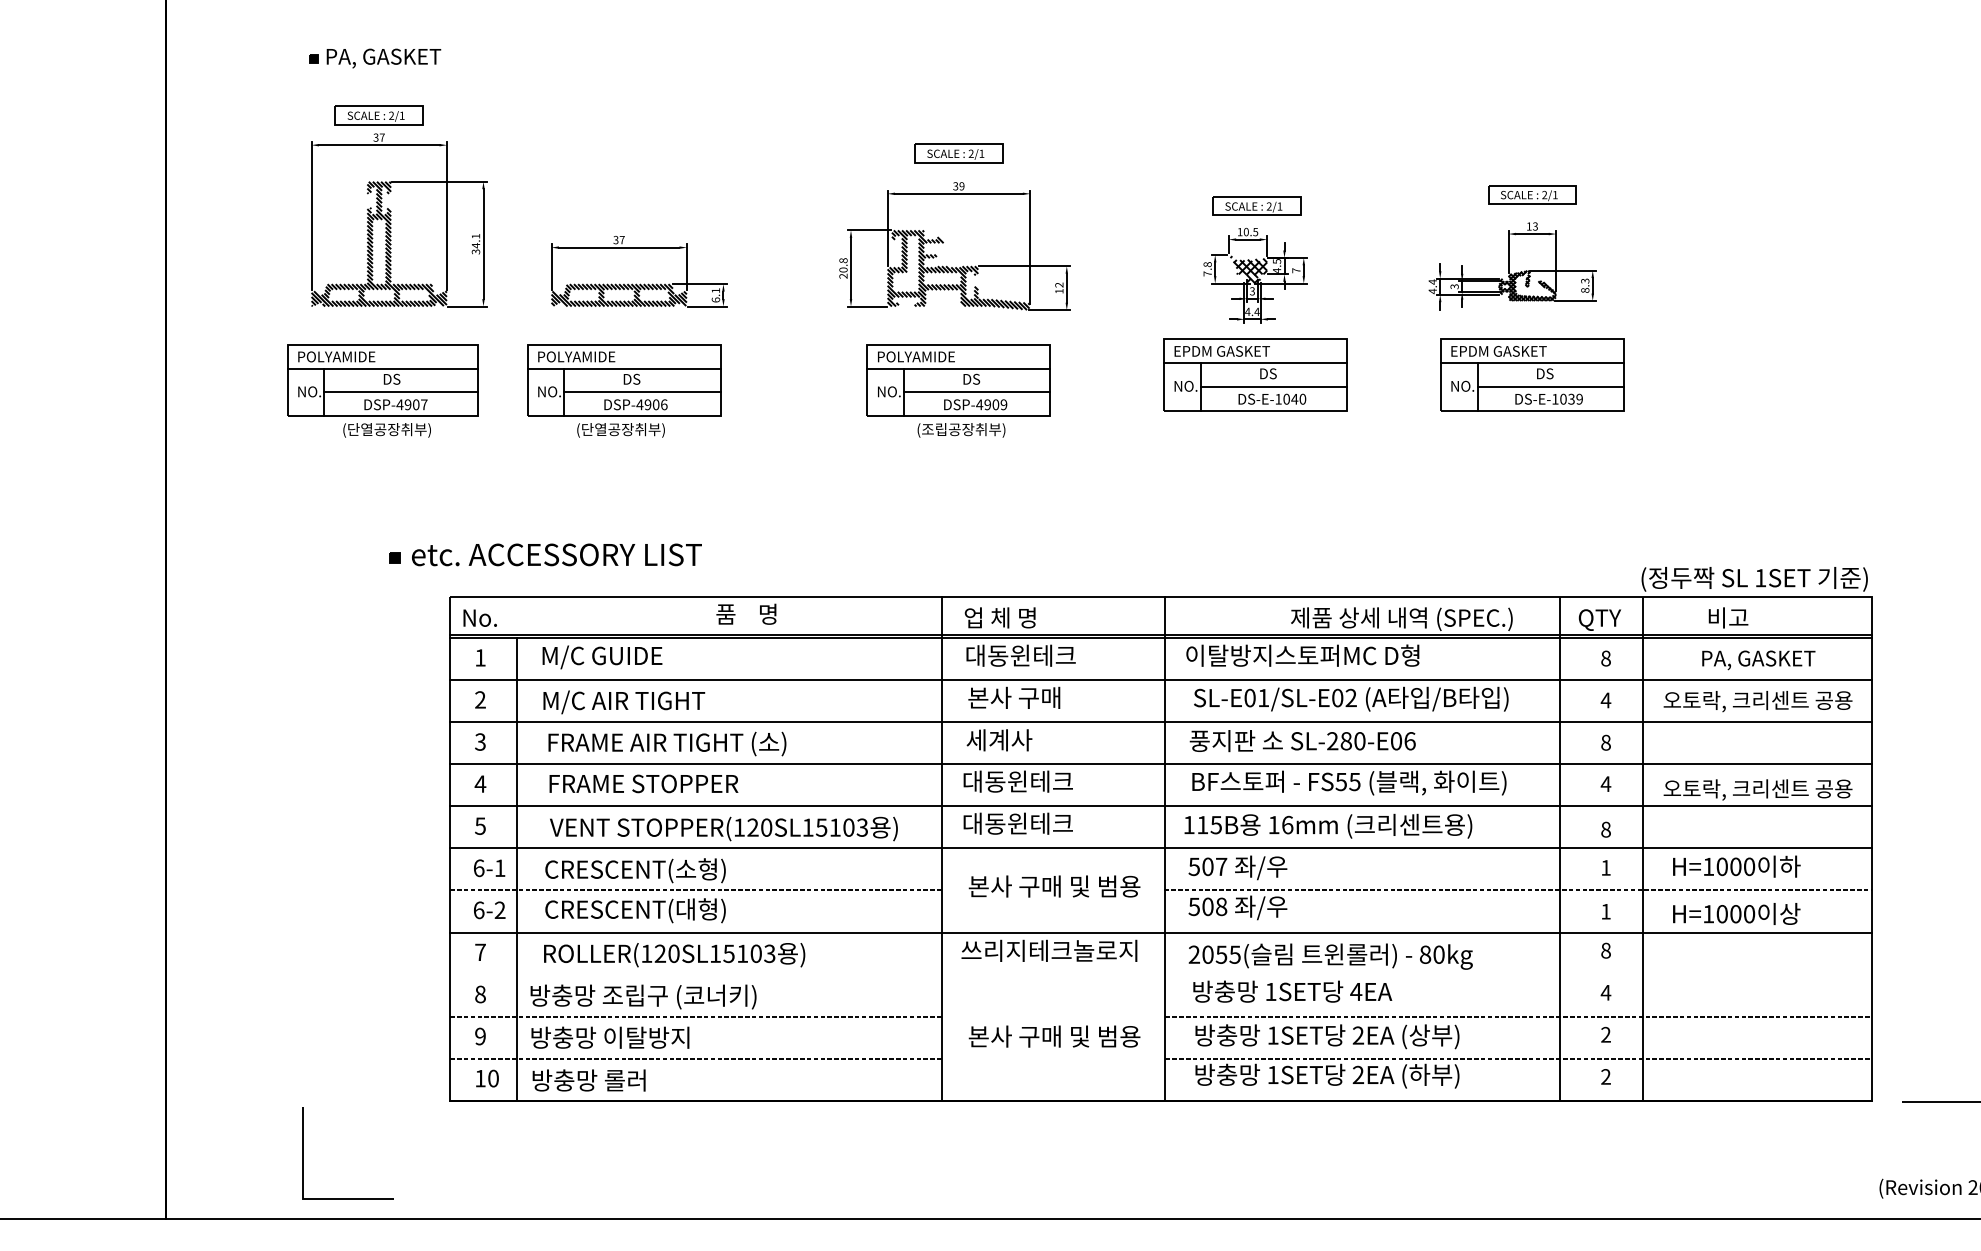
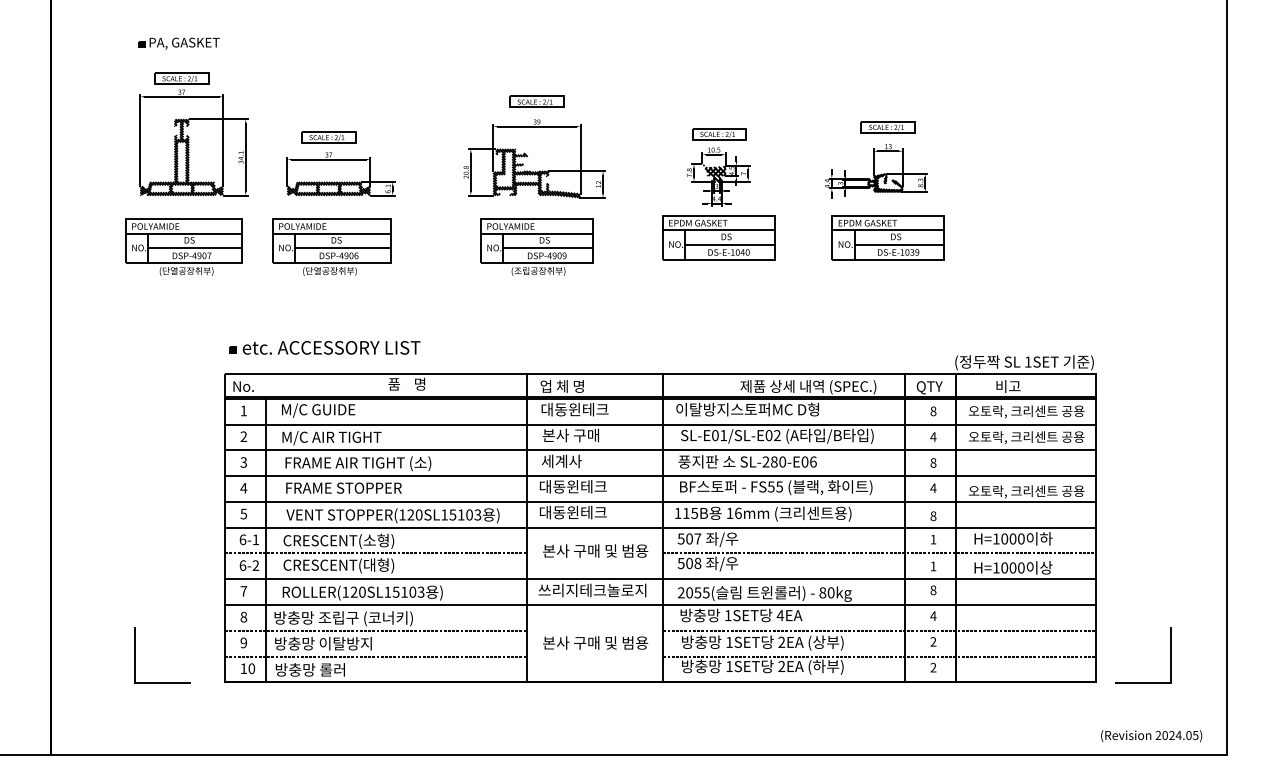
part: (618, 211) -> (328, 137), added
part: (545, 554) -> (324, 347), moved
text: (1757, 658) -> (1026, 411), PA, GASKET -> 오토락, 크리센트 공용
line: (1160, 973) -> (660, 604), added
line: (303, 1153) -> (135, 655), moved

